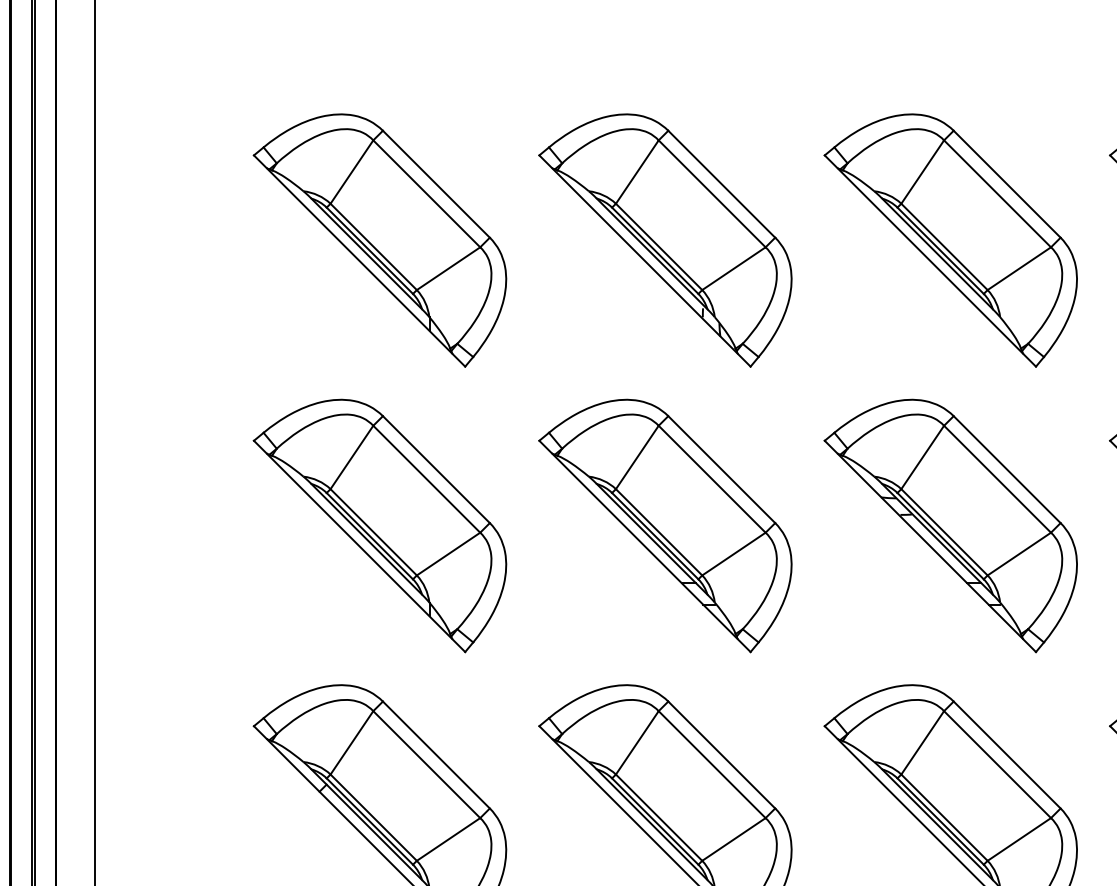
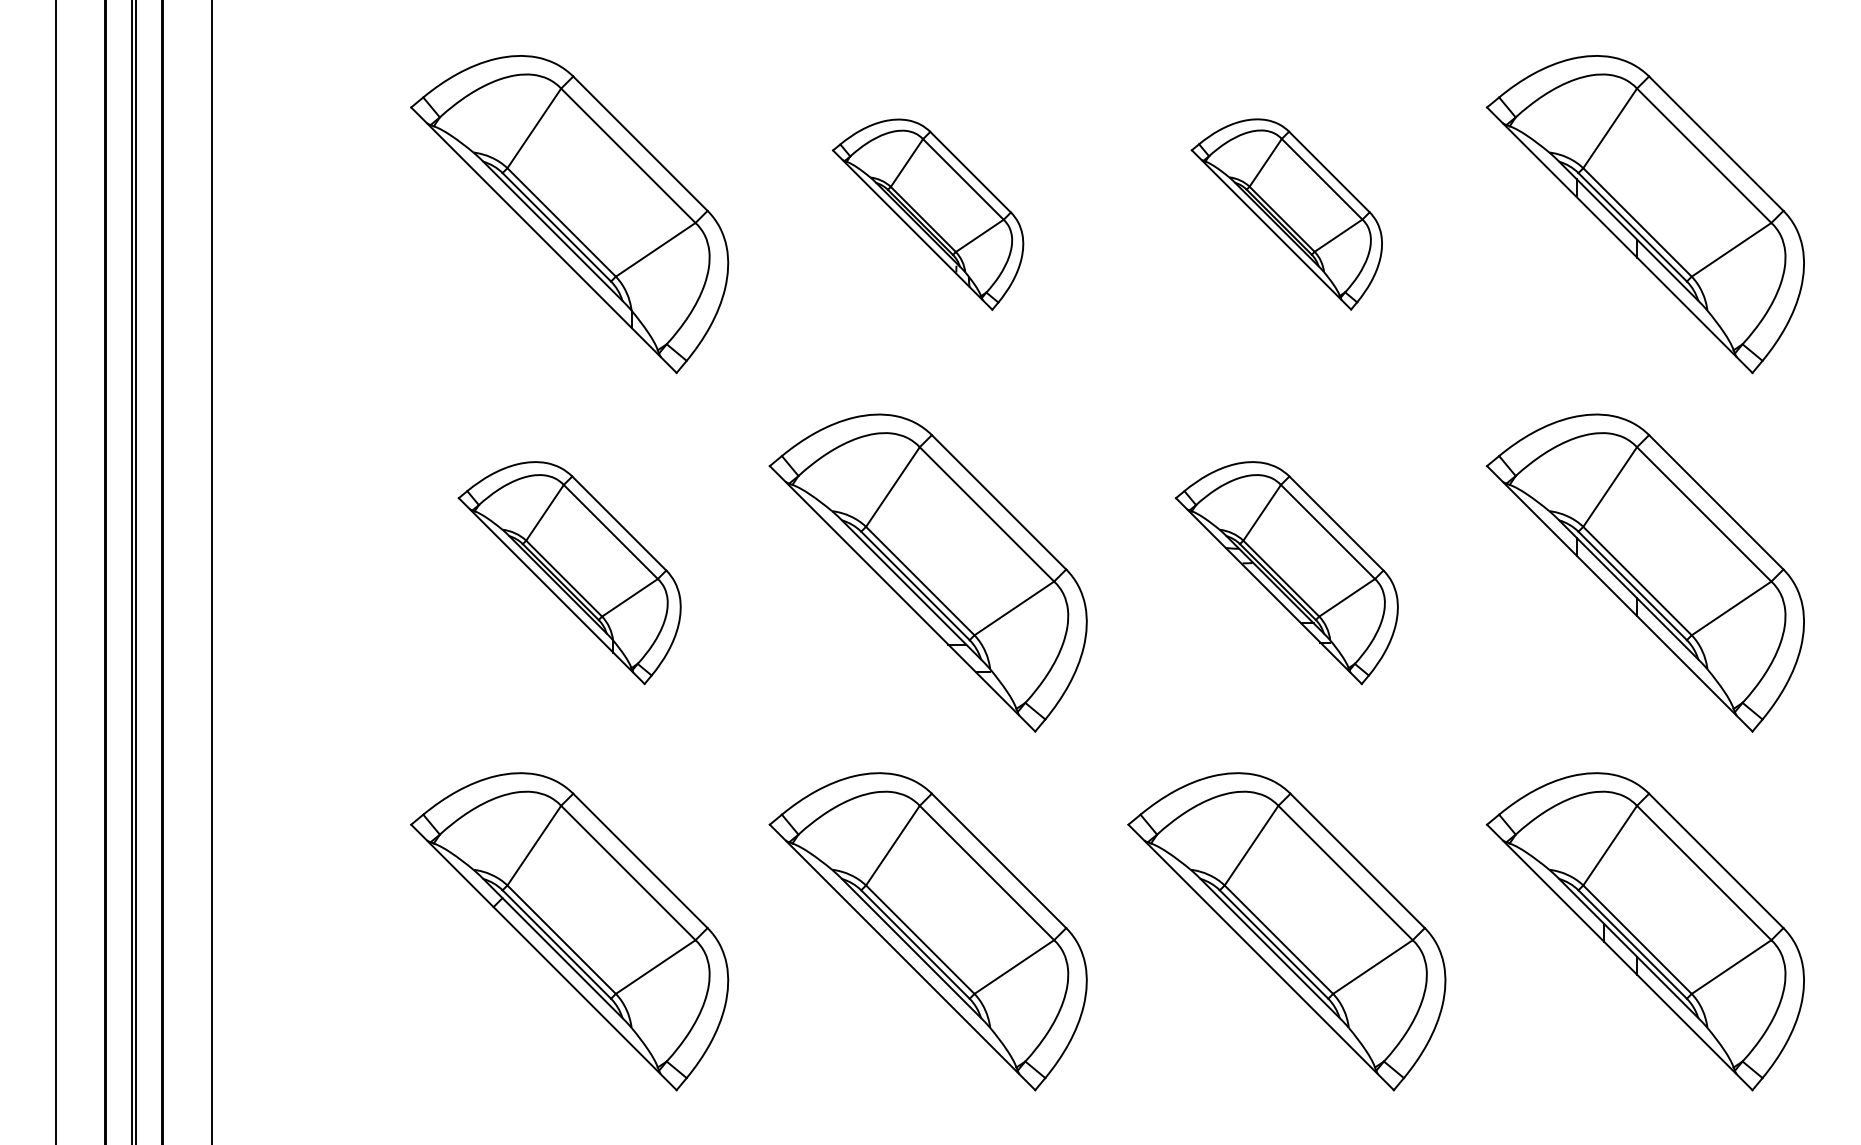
part: (664, 240) -> (927, 214), size x0.6
part: (950, 240) -> (1286, 214), size x0.6
part: (379, 525) -> (569, 572), size x0.7
part: (950, 525) -> (1286, 572), size x0.7

